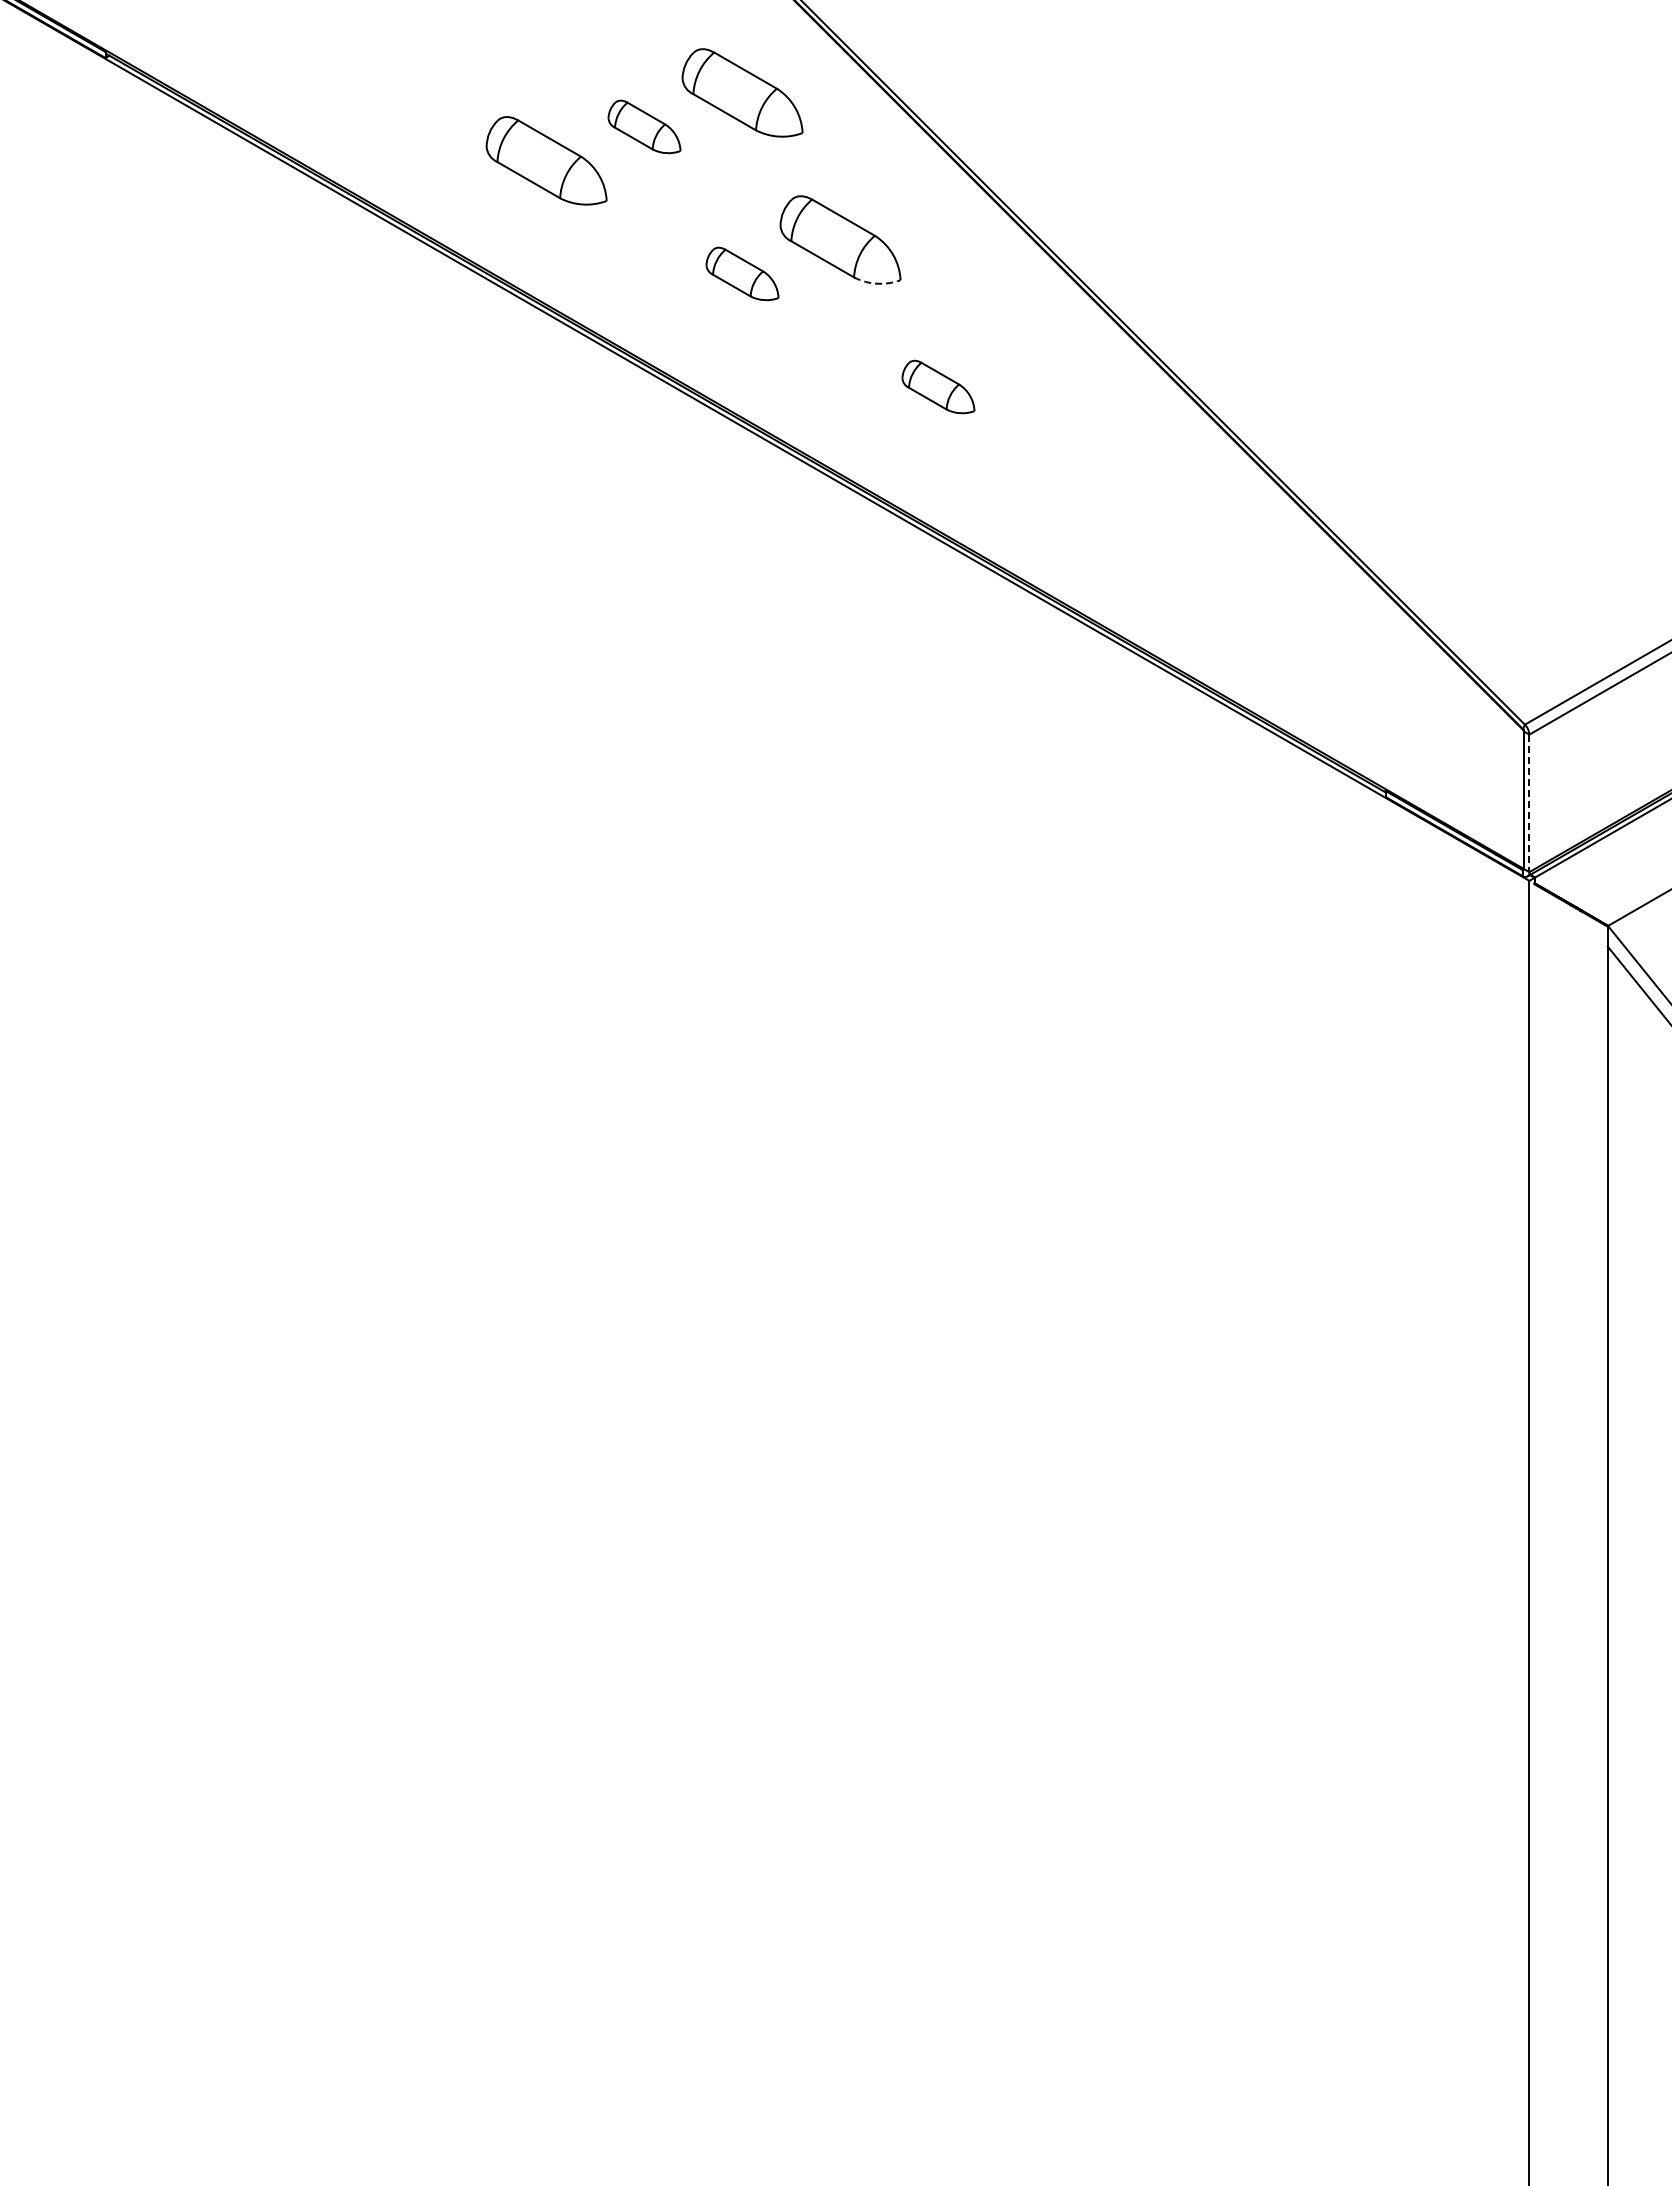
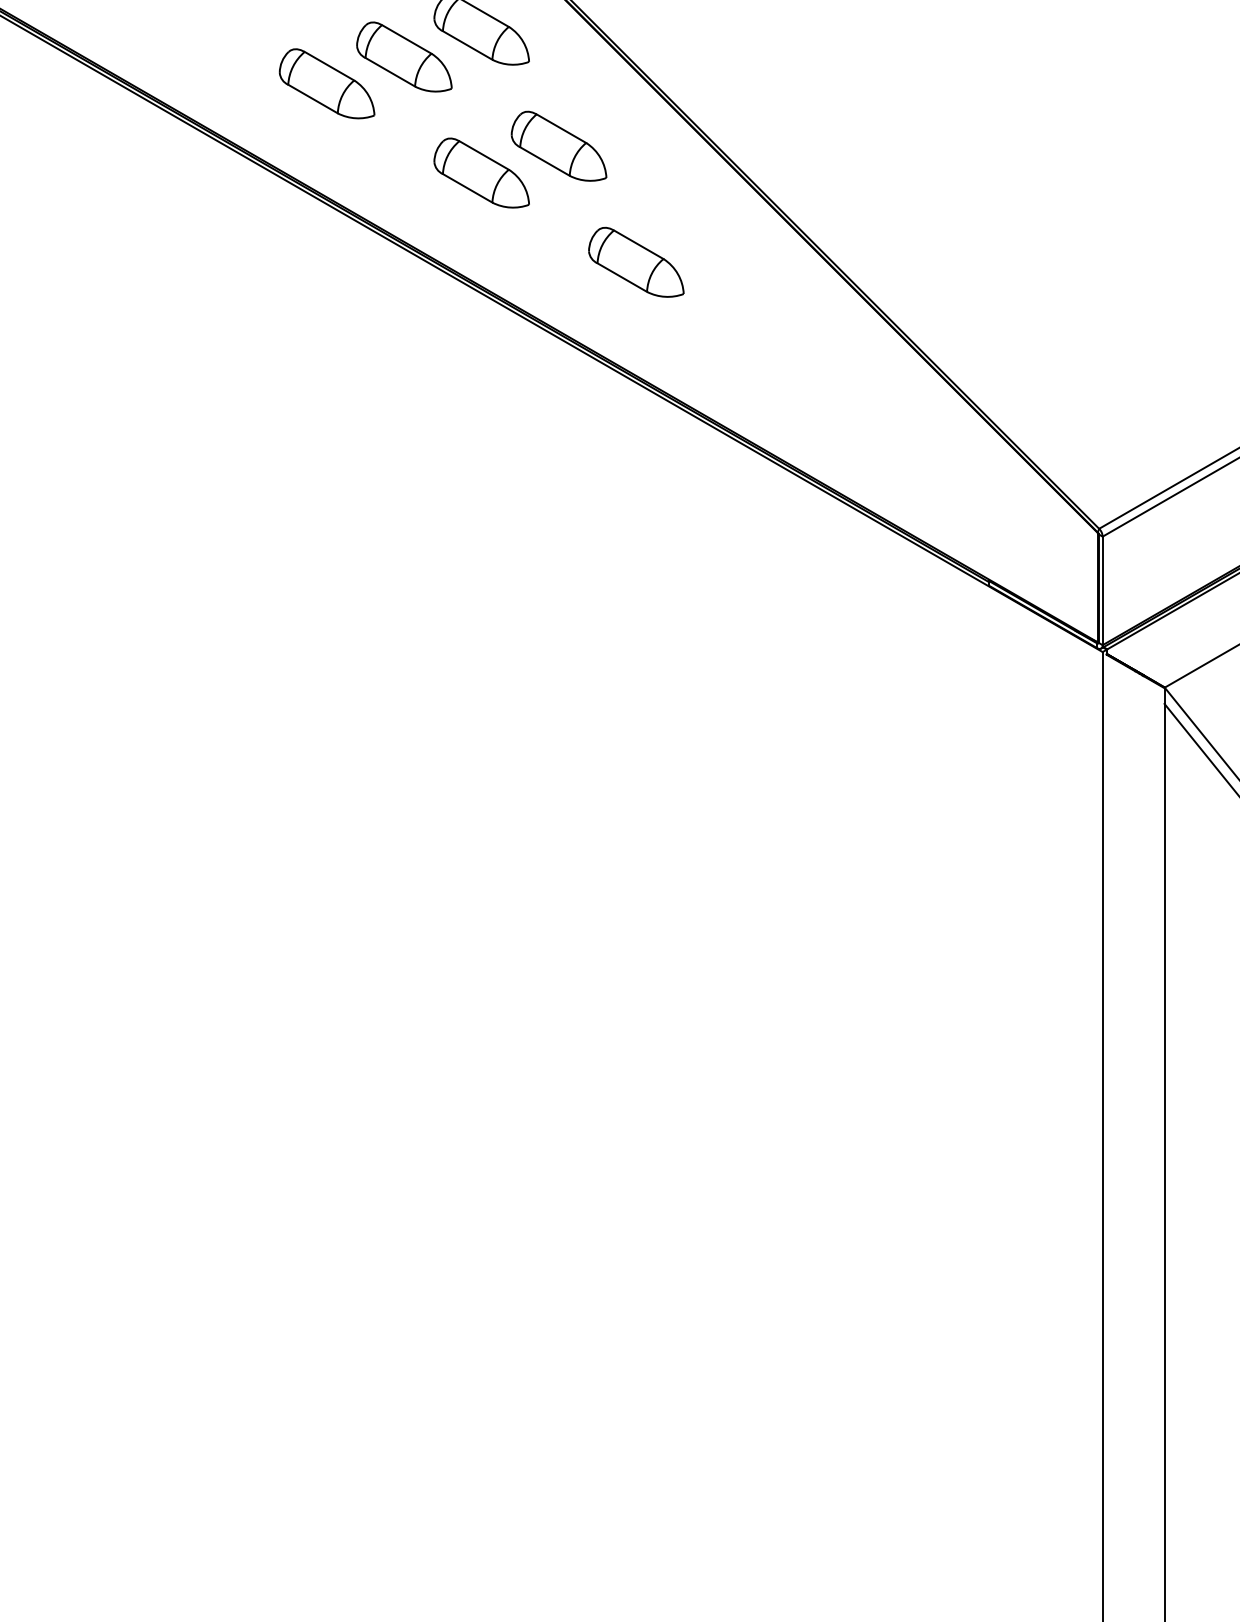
part: (644, 126) -> (404, 56), size x1.67
part: (742, 273) -> (481, 172), size x1.67
arc: (877, 283) -> (588, 180), dashed -> solid
part: (938, 386) -> (636, 261), size x1.67
line: (1529, 803) -> (1102, 591), dashed -> solid

